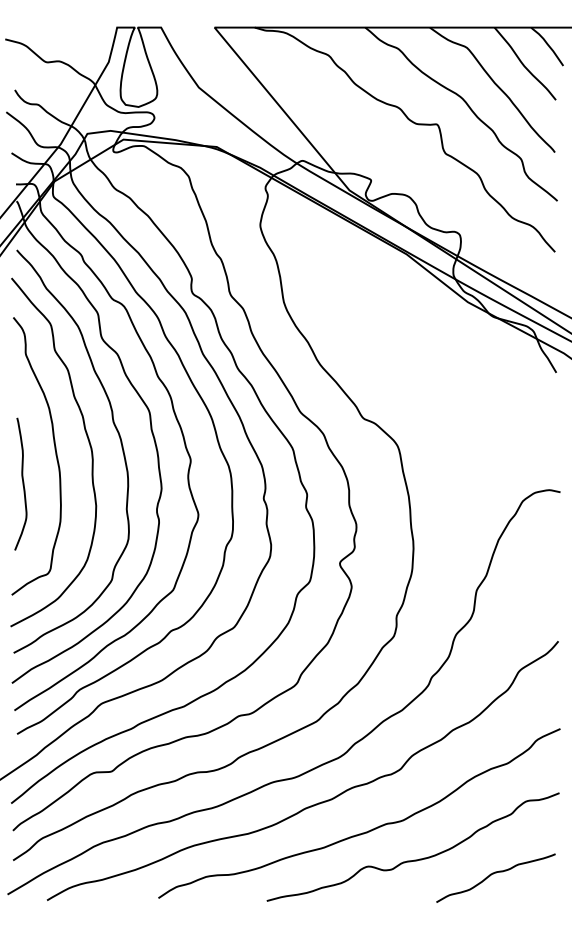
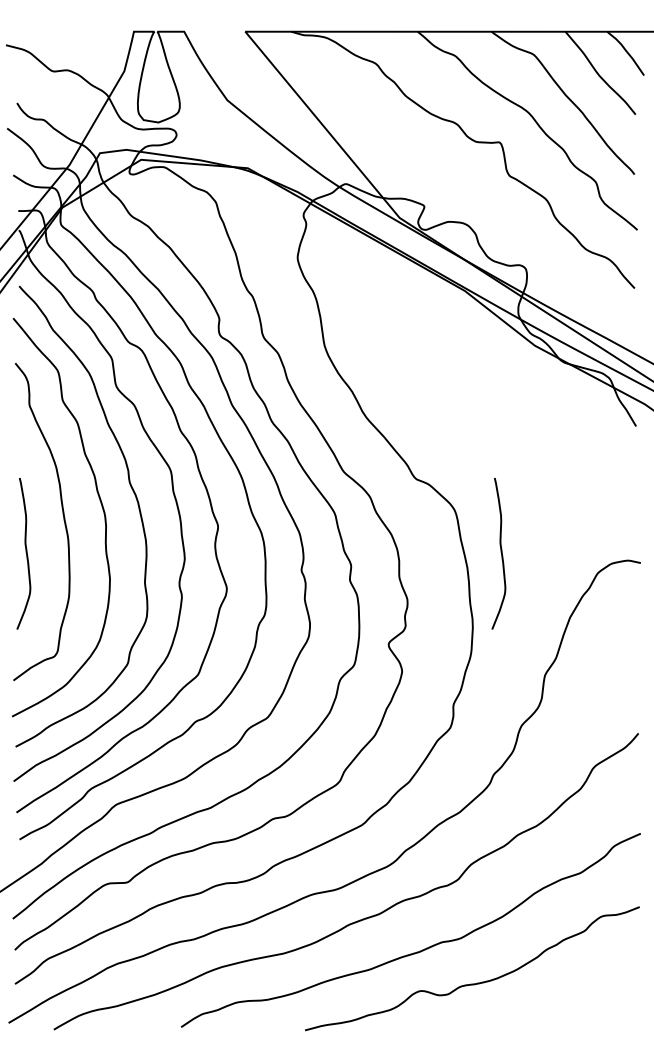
curve: (437, 483) -> (500, 552), added
curve: (492, 874) -> (563, 1000), removed

